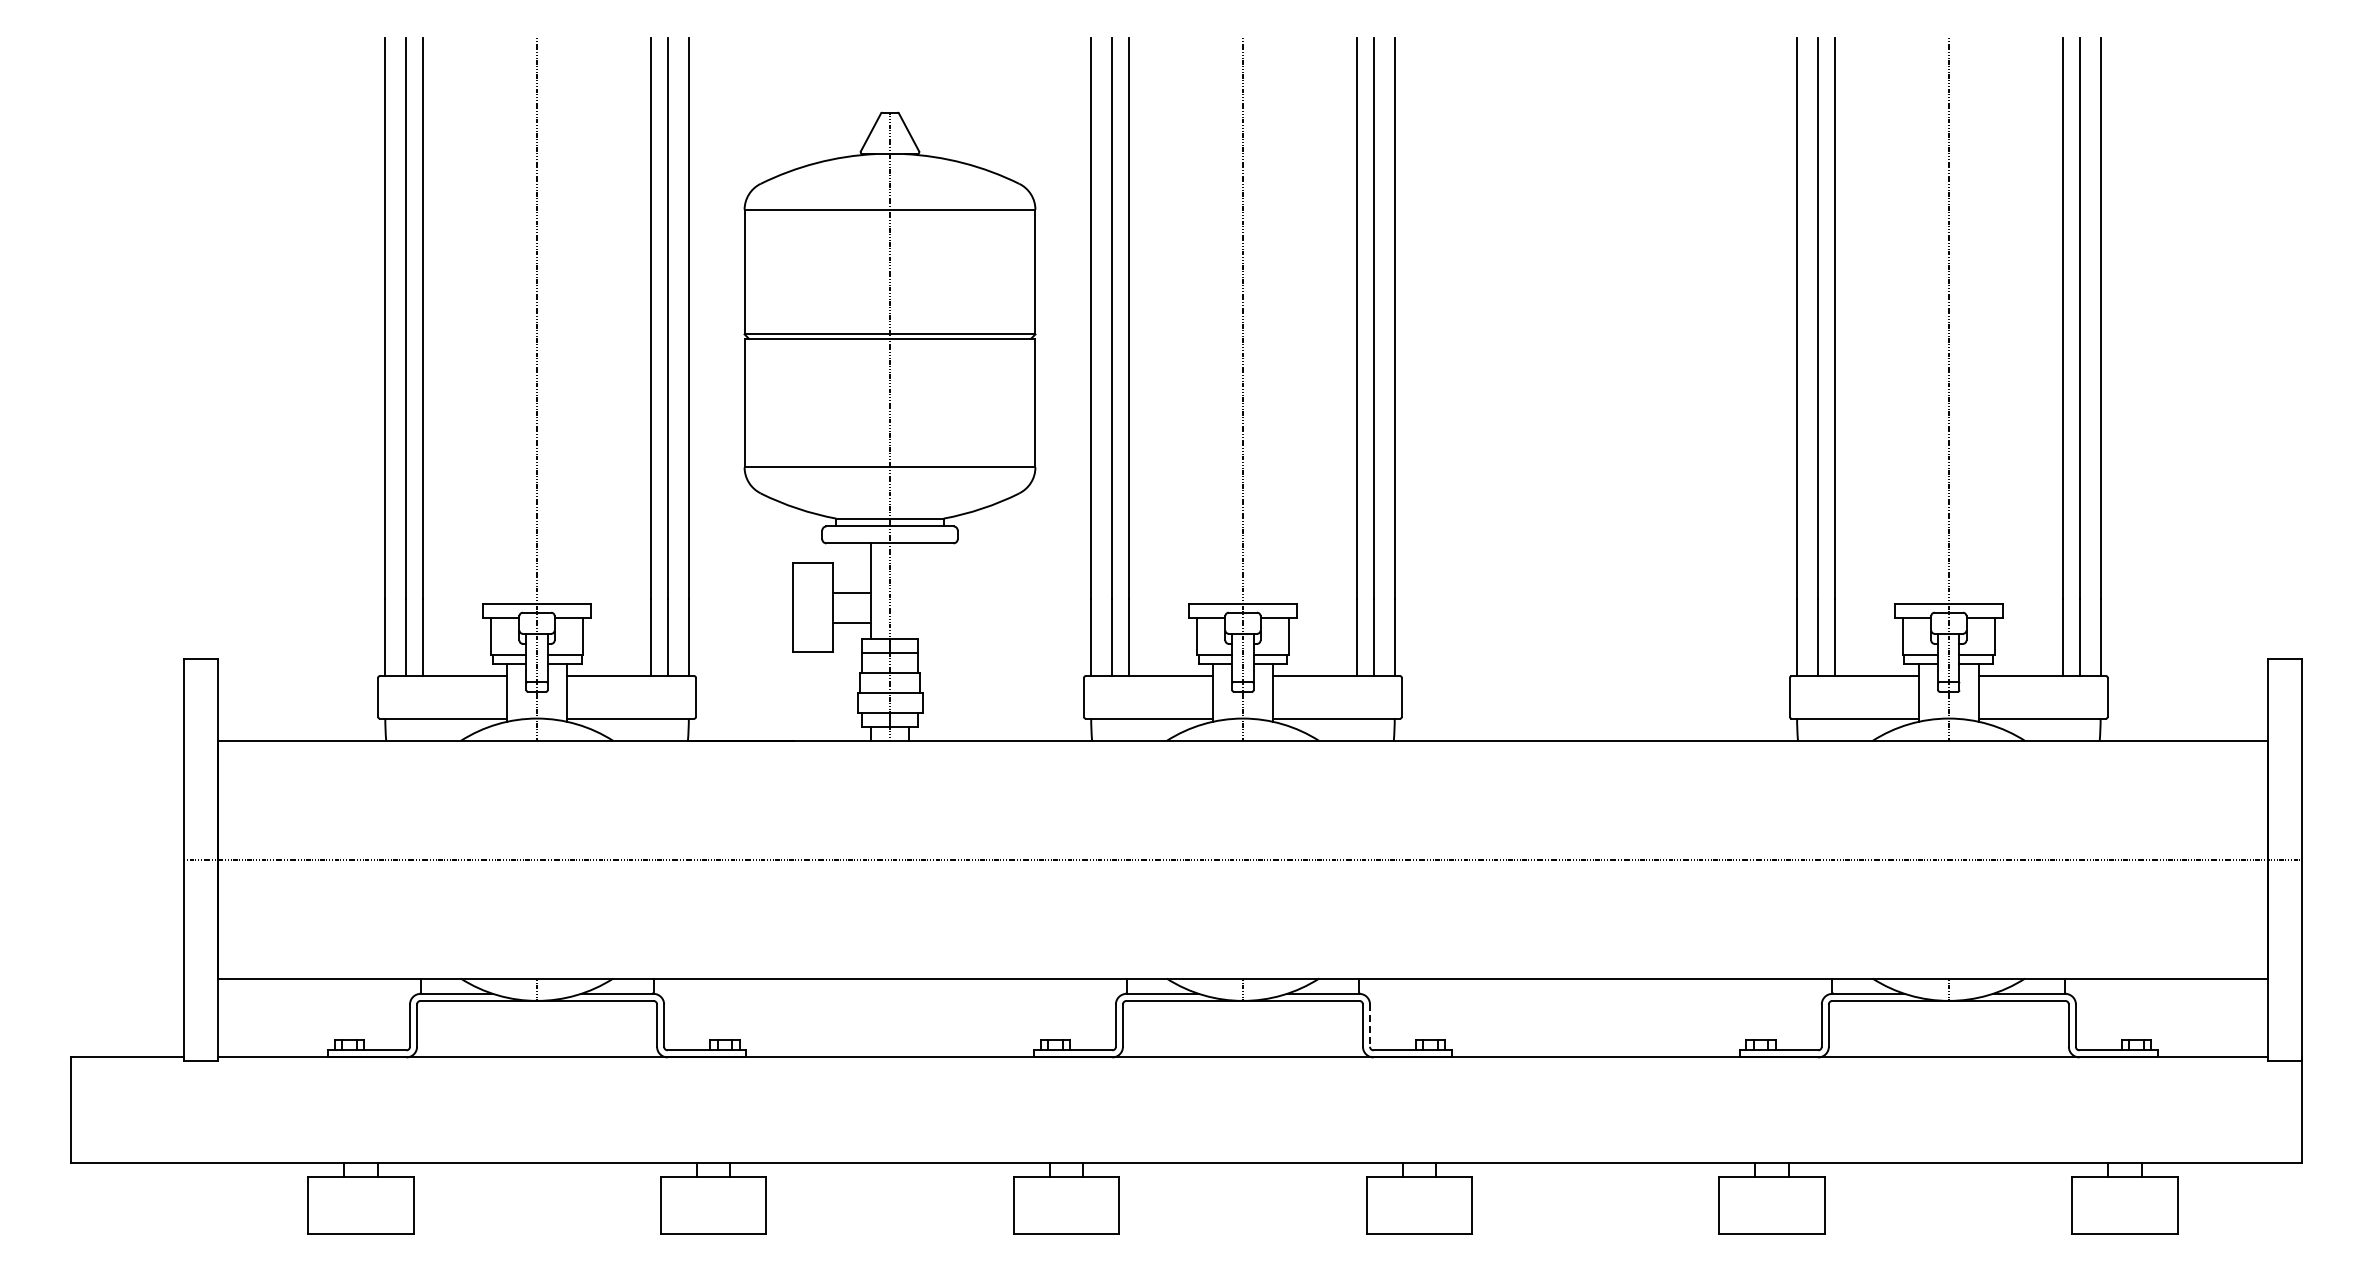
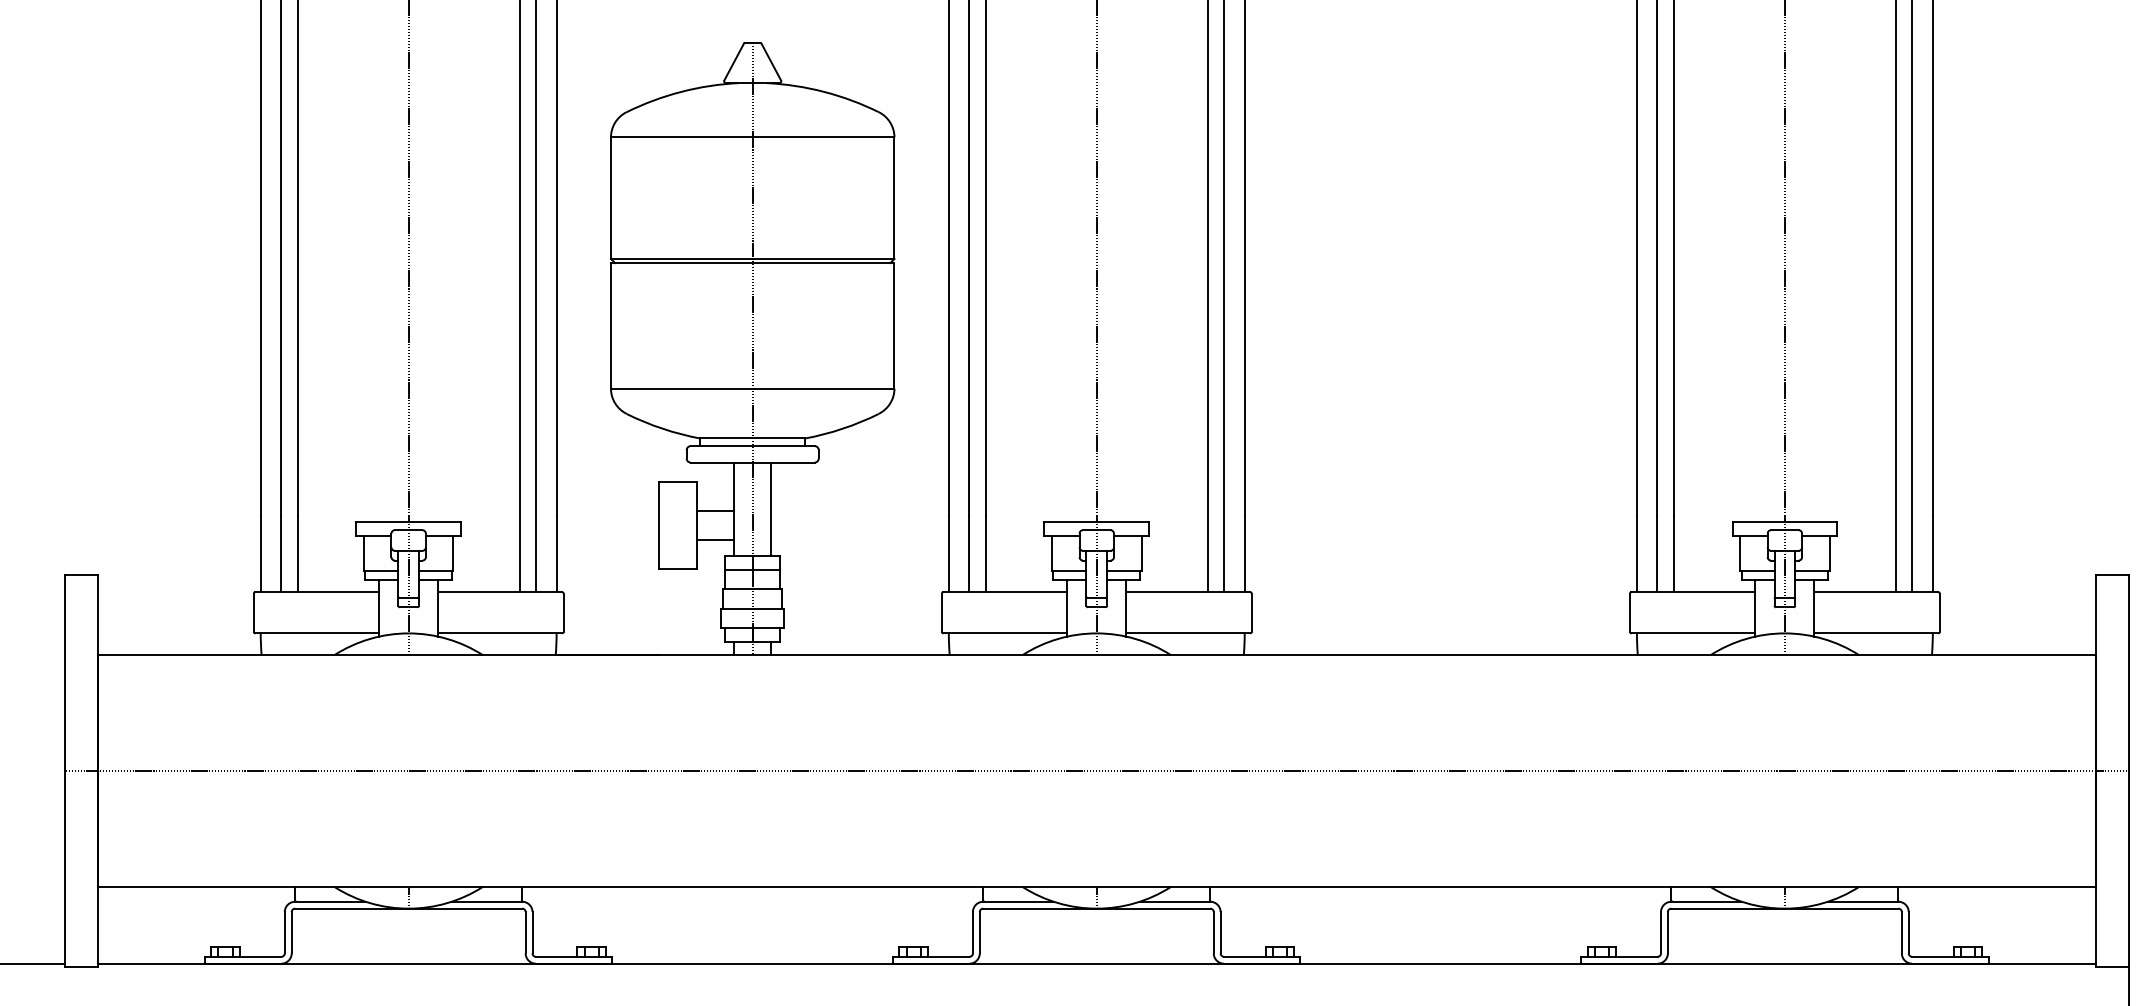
line: (909, 591) -> (771, 509), added
line: (1370, 1026) -> (1221, 933), dashed -> solid

